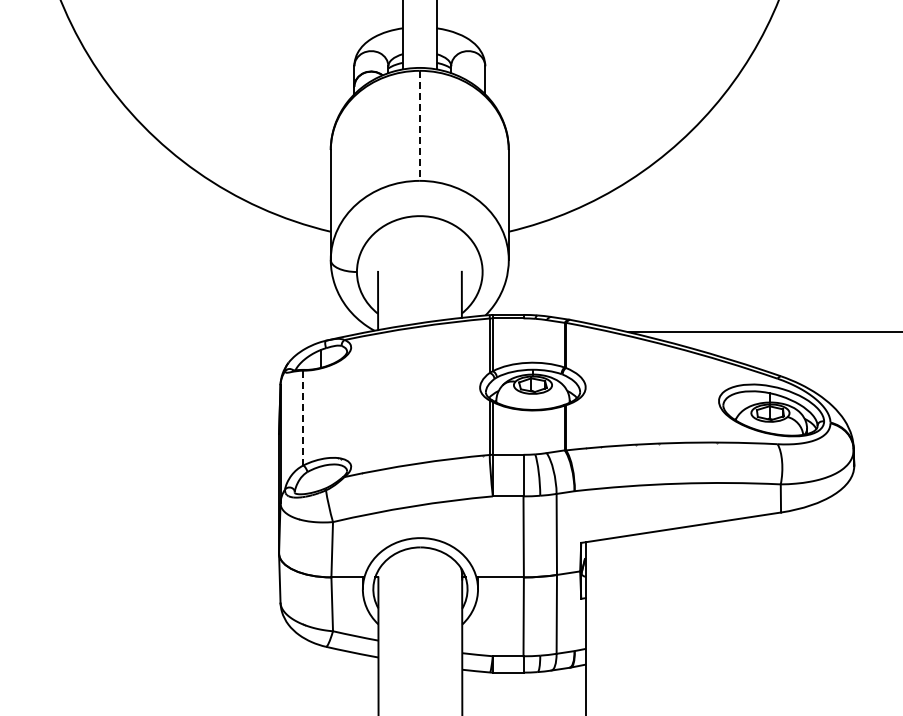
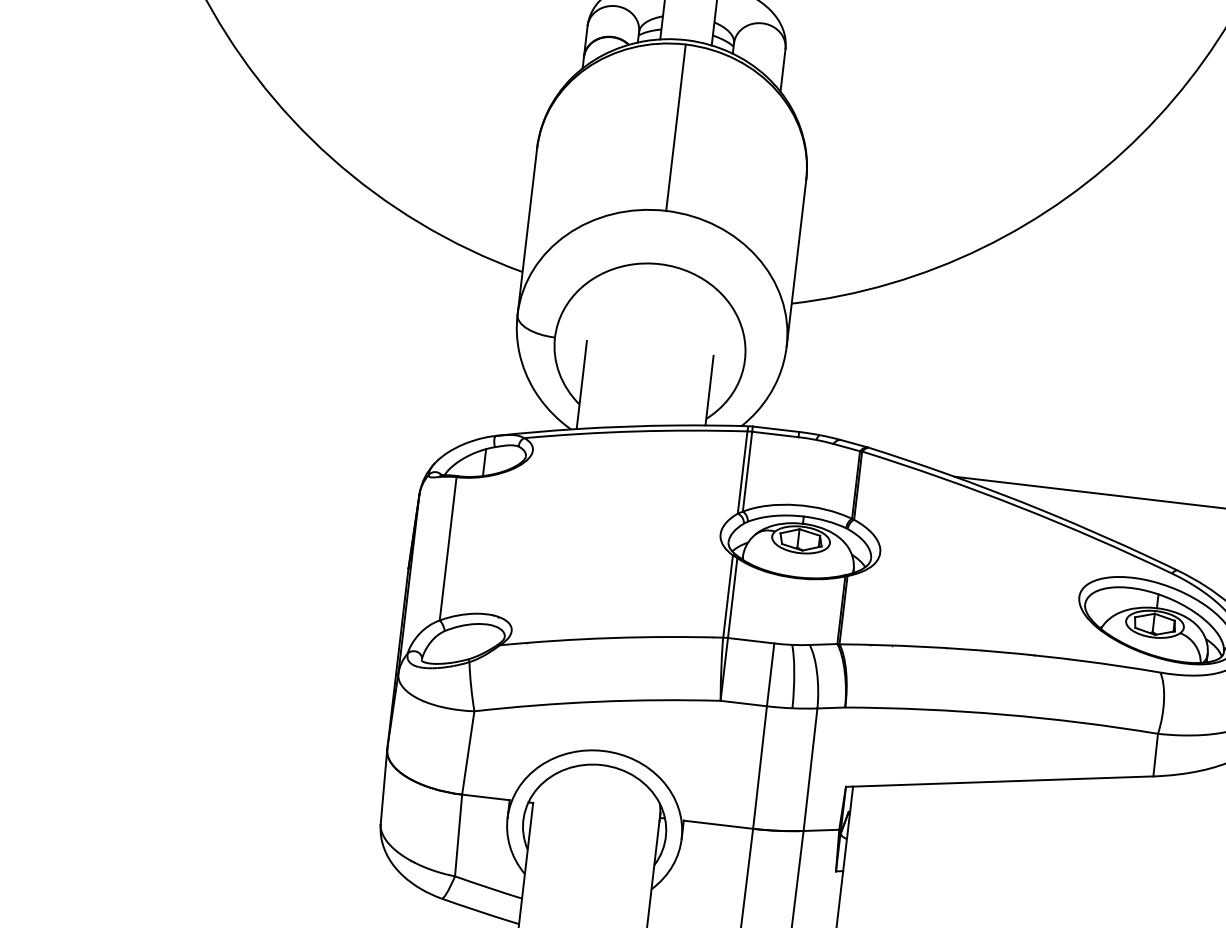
line: (419, 126) -> (675, 128), dashed -> solid
line: (303, 417) -> (448, 547), dashed -> solid

